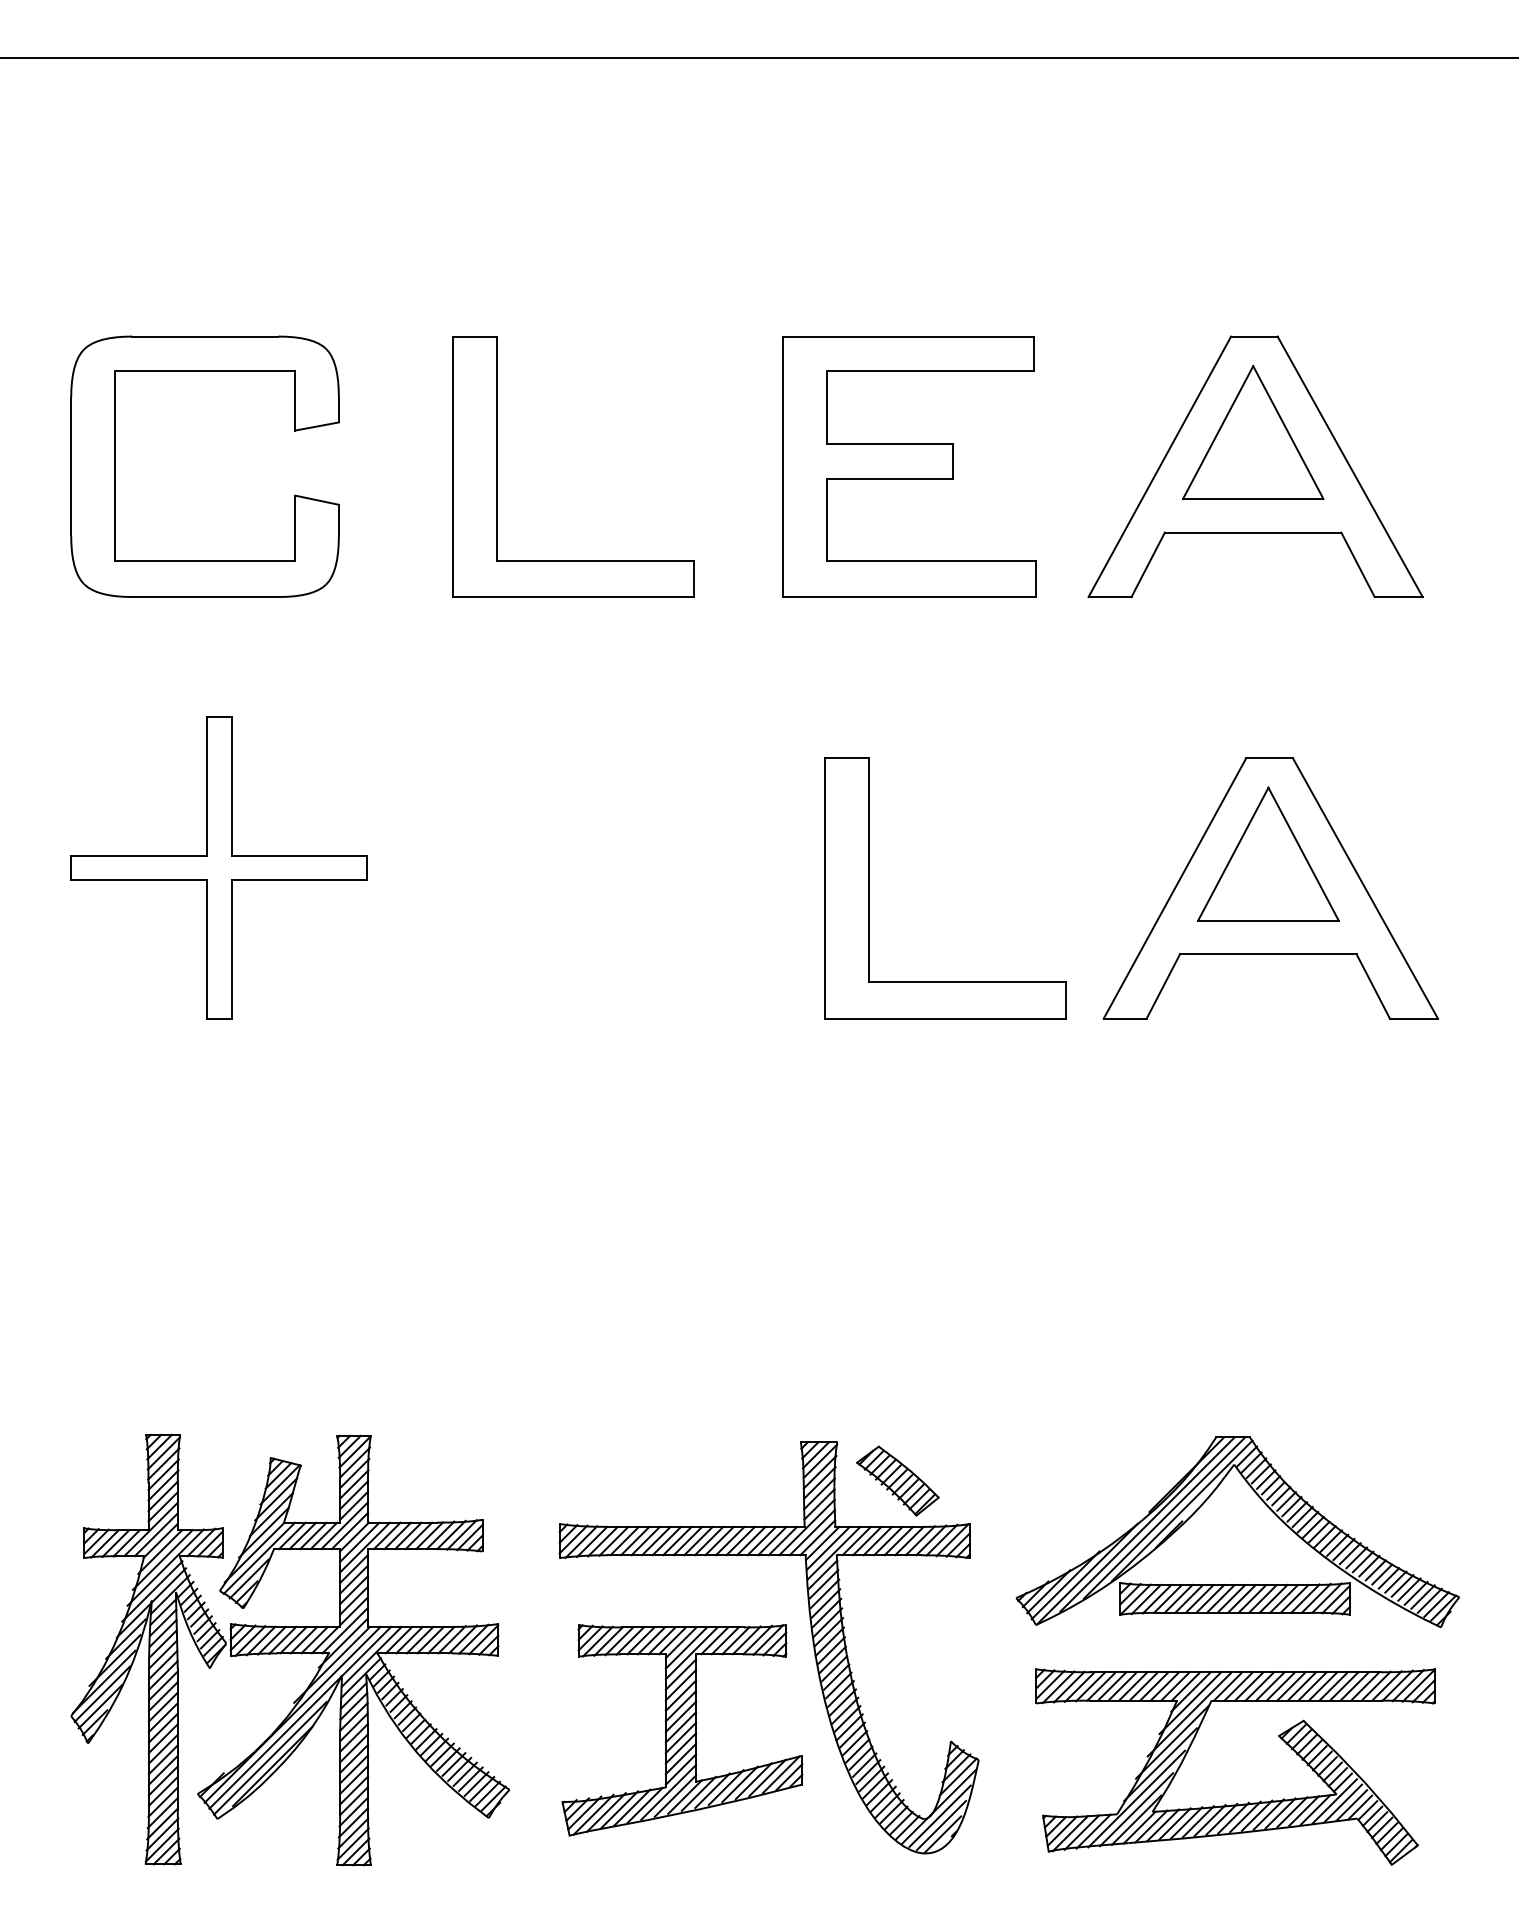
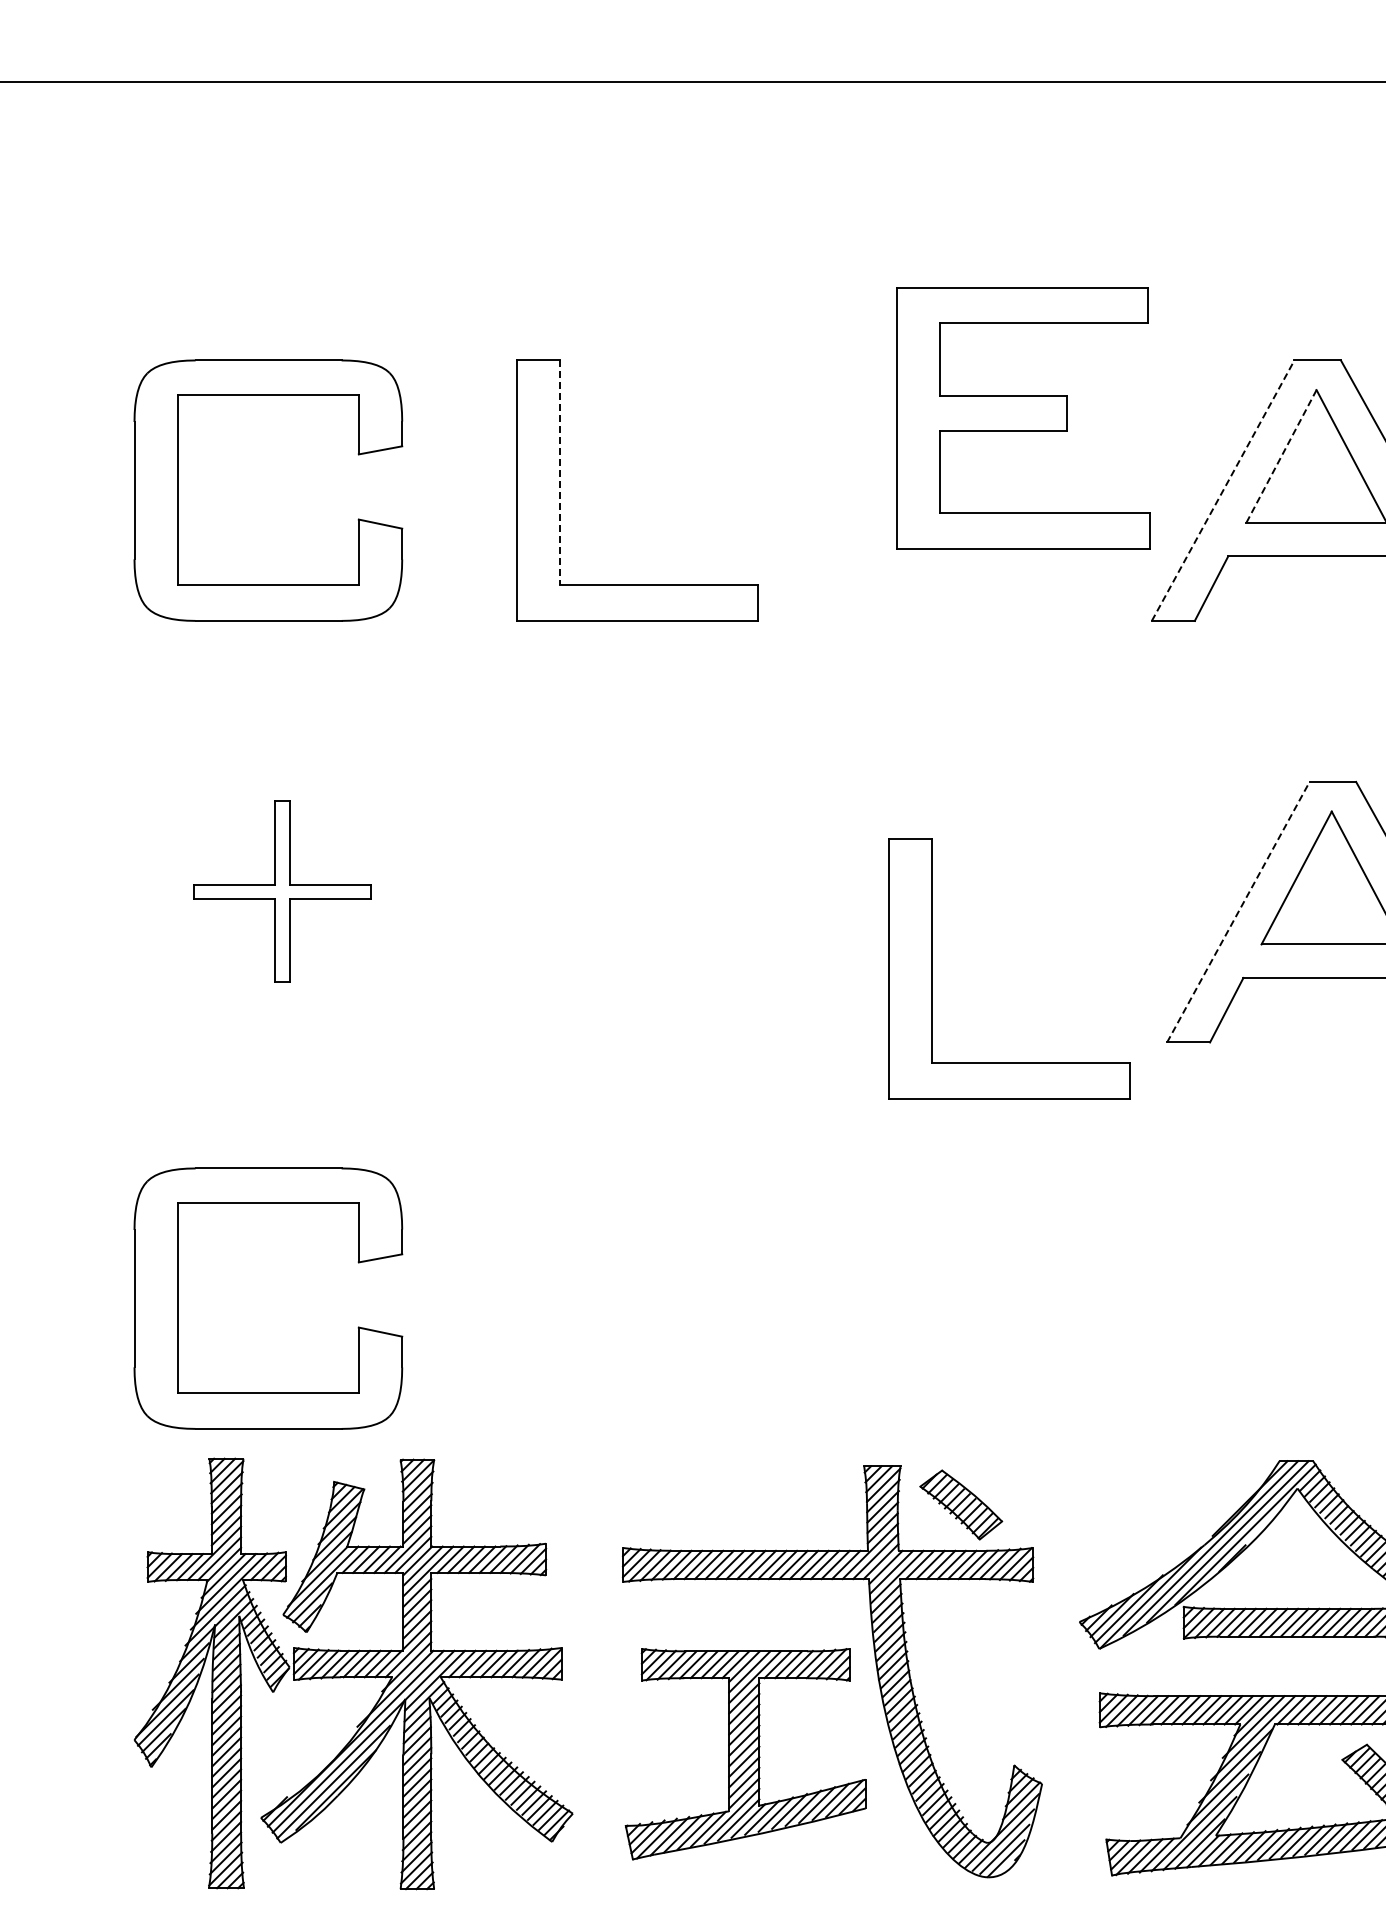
line: (1217, 433) -> (1280, 457), solid -> dashed
line: (496, 449) -> (559, 473), solid -> dashed
part: (909, 466) -> (1022, 418), moved
line: (1160, 466) -> (1223, 490), solid -> dashed
part: (218, 867) -> (281, 891), size x0.6
line: (1175, 887) -> (1238, 911), solid -> dashed
part: (869, 888) -> (932, 969), moved
part: (115, 1274) -> (178, 1298), added

